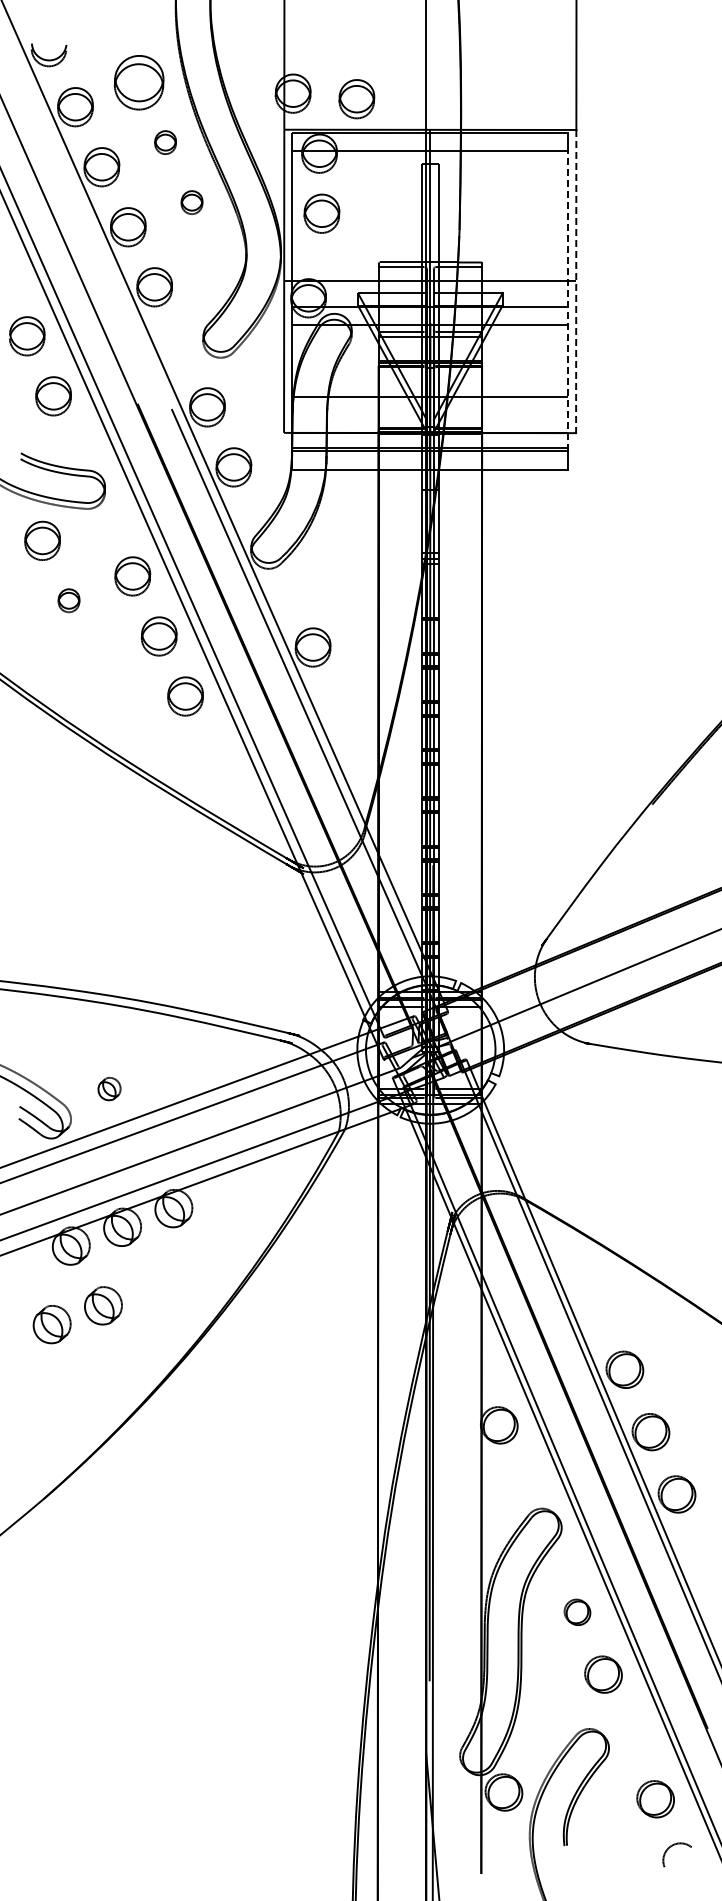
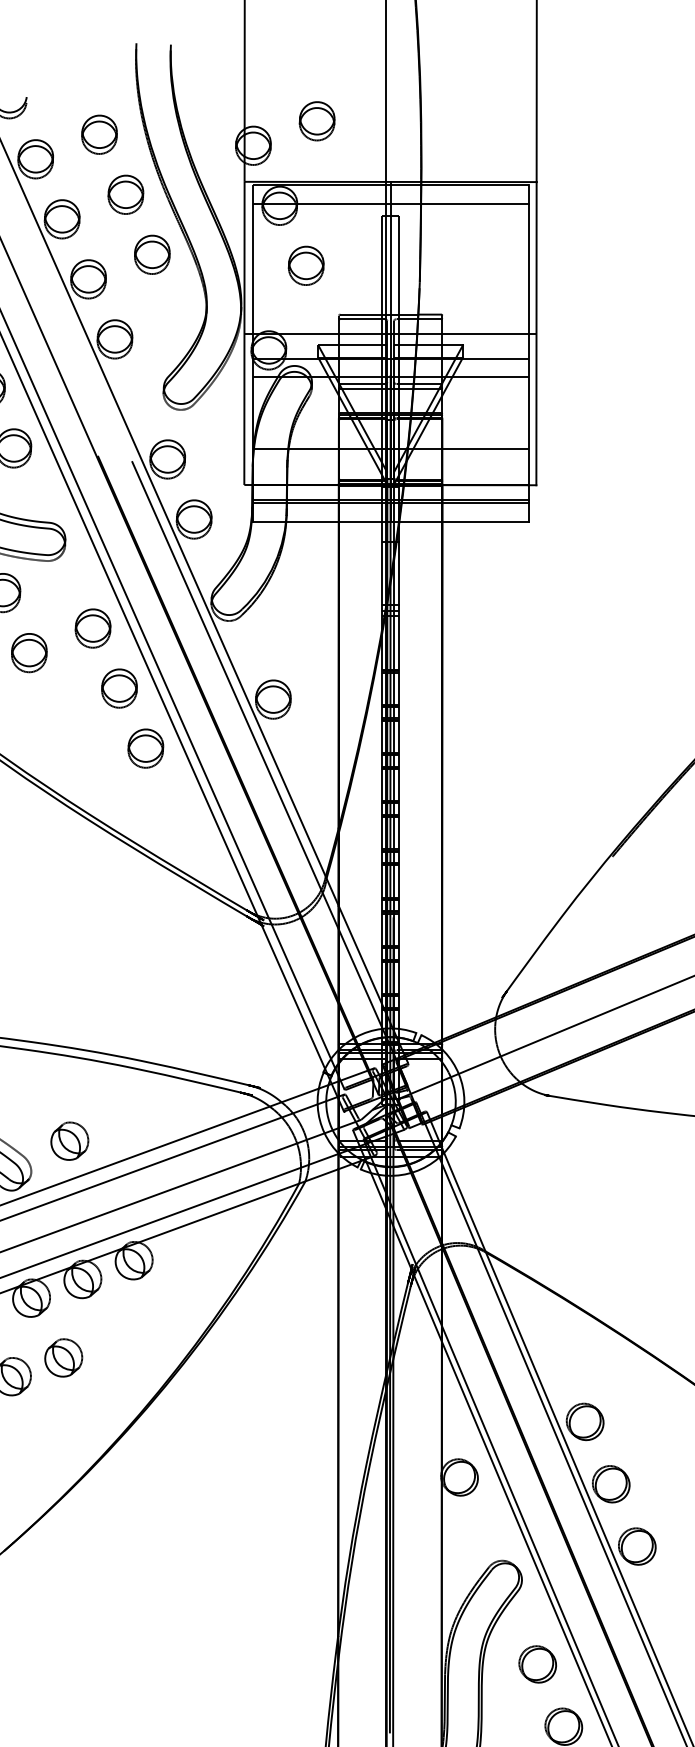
part: (139, 82) -> (99, 134), size x0.71
part: (356, 99) -> (316, 121), moved
part: (165, 142) -> (125, 194), size x1.67
part: (191, 202) -> (151, 254), size x1.67
part: (321, 213) -> (305, 265), moved
line: (576, 281) -> (536, 333), dashed -> solid
line: (568, 301) -> (528, 353), dashed -> solid
part: (68, 600) -> (28, 652), size x1.67
part: (109, 1088) -> (69, 1140), size x1.67
part: (577, 1612) -> (537, 1664), size x1.43

